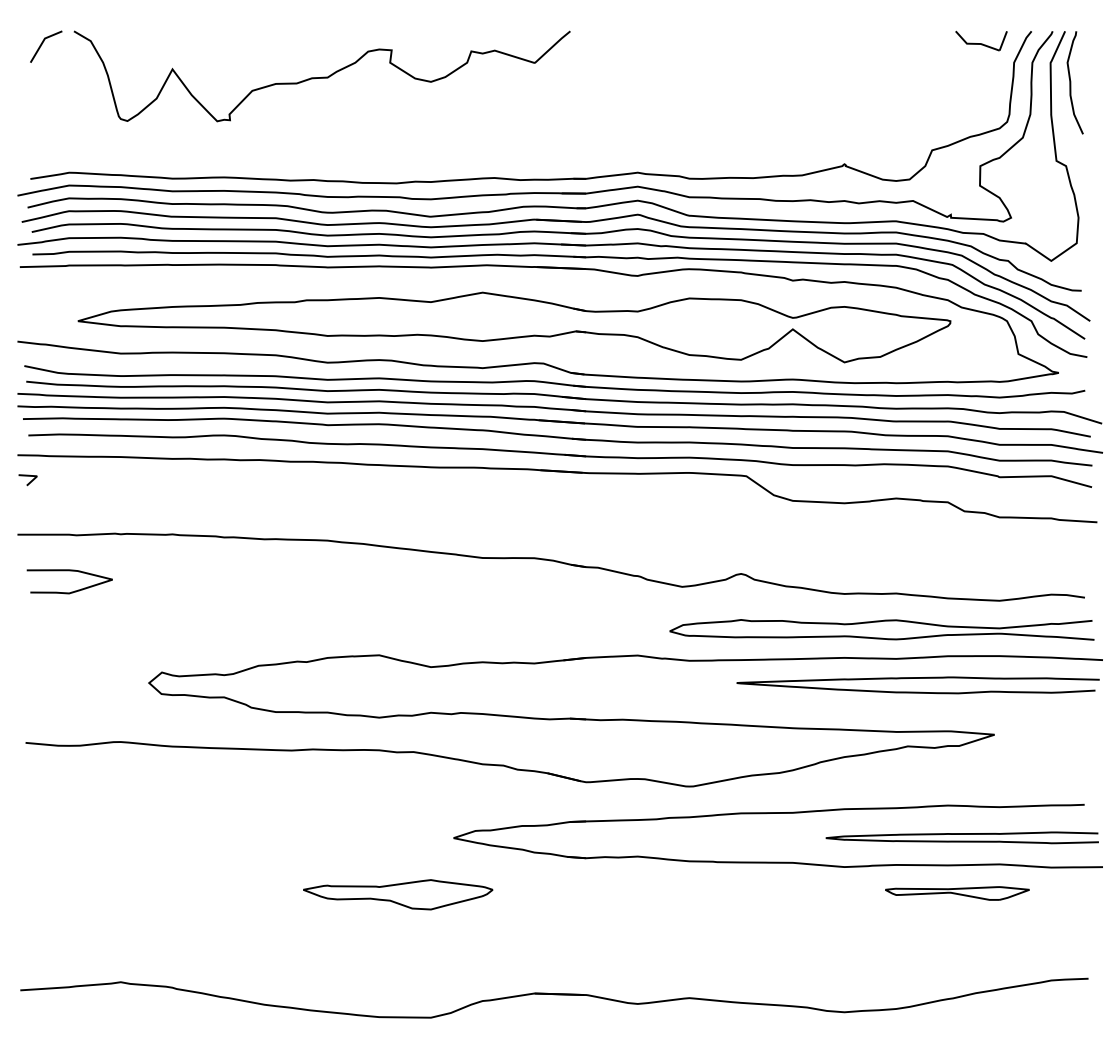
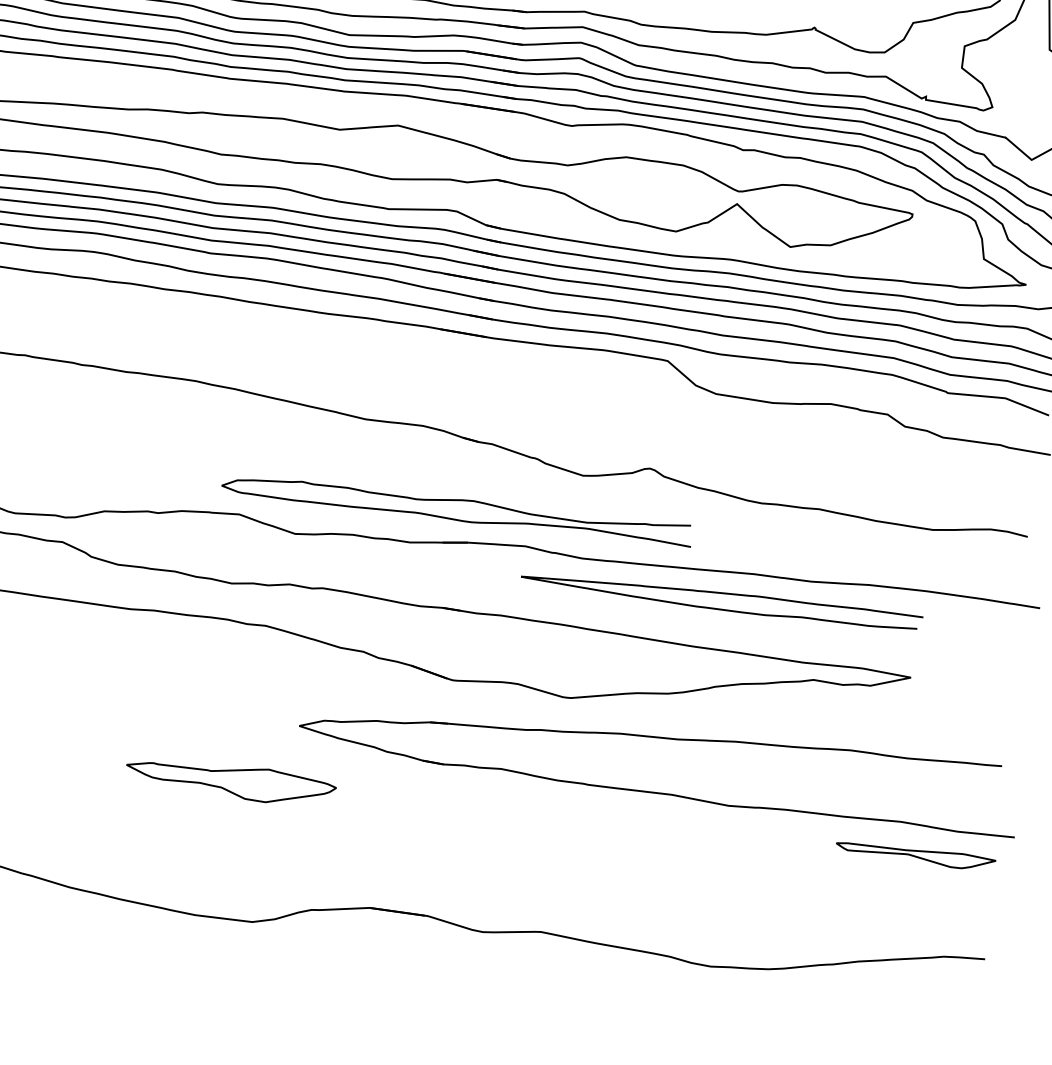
curve: (880, 622) -> (456, 501), moved
curve: (917, 691) -> (720, 608), moved
curve: (961, 834) -> (862, 784), removed
part: (957, 893) -> (915, 856), moved

